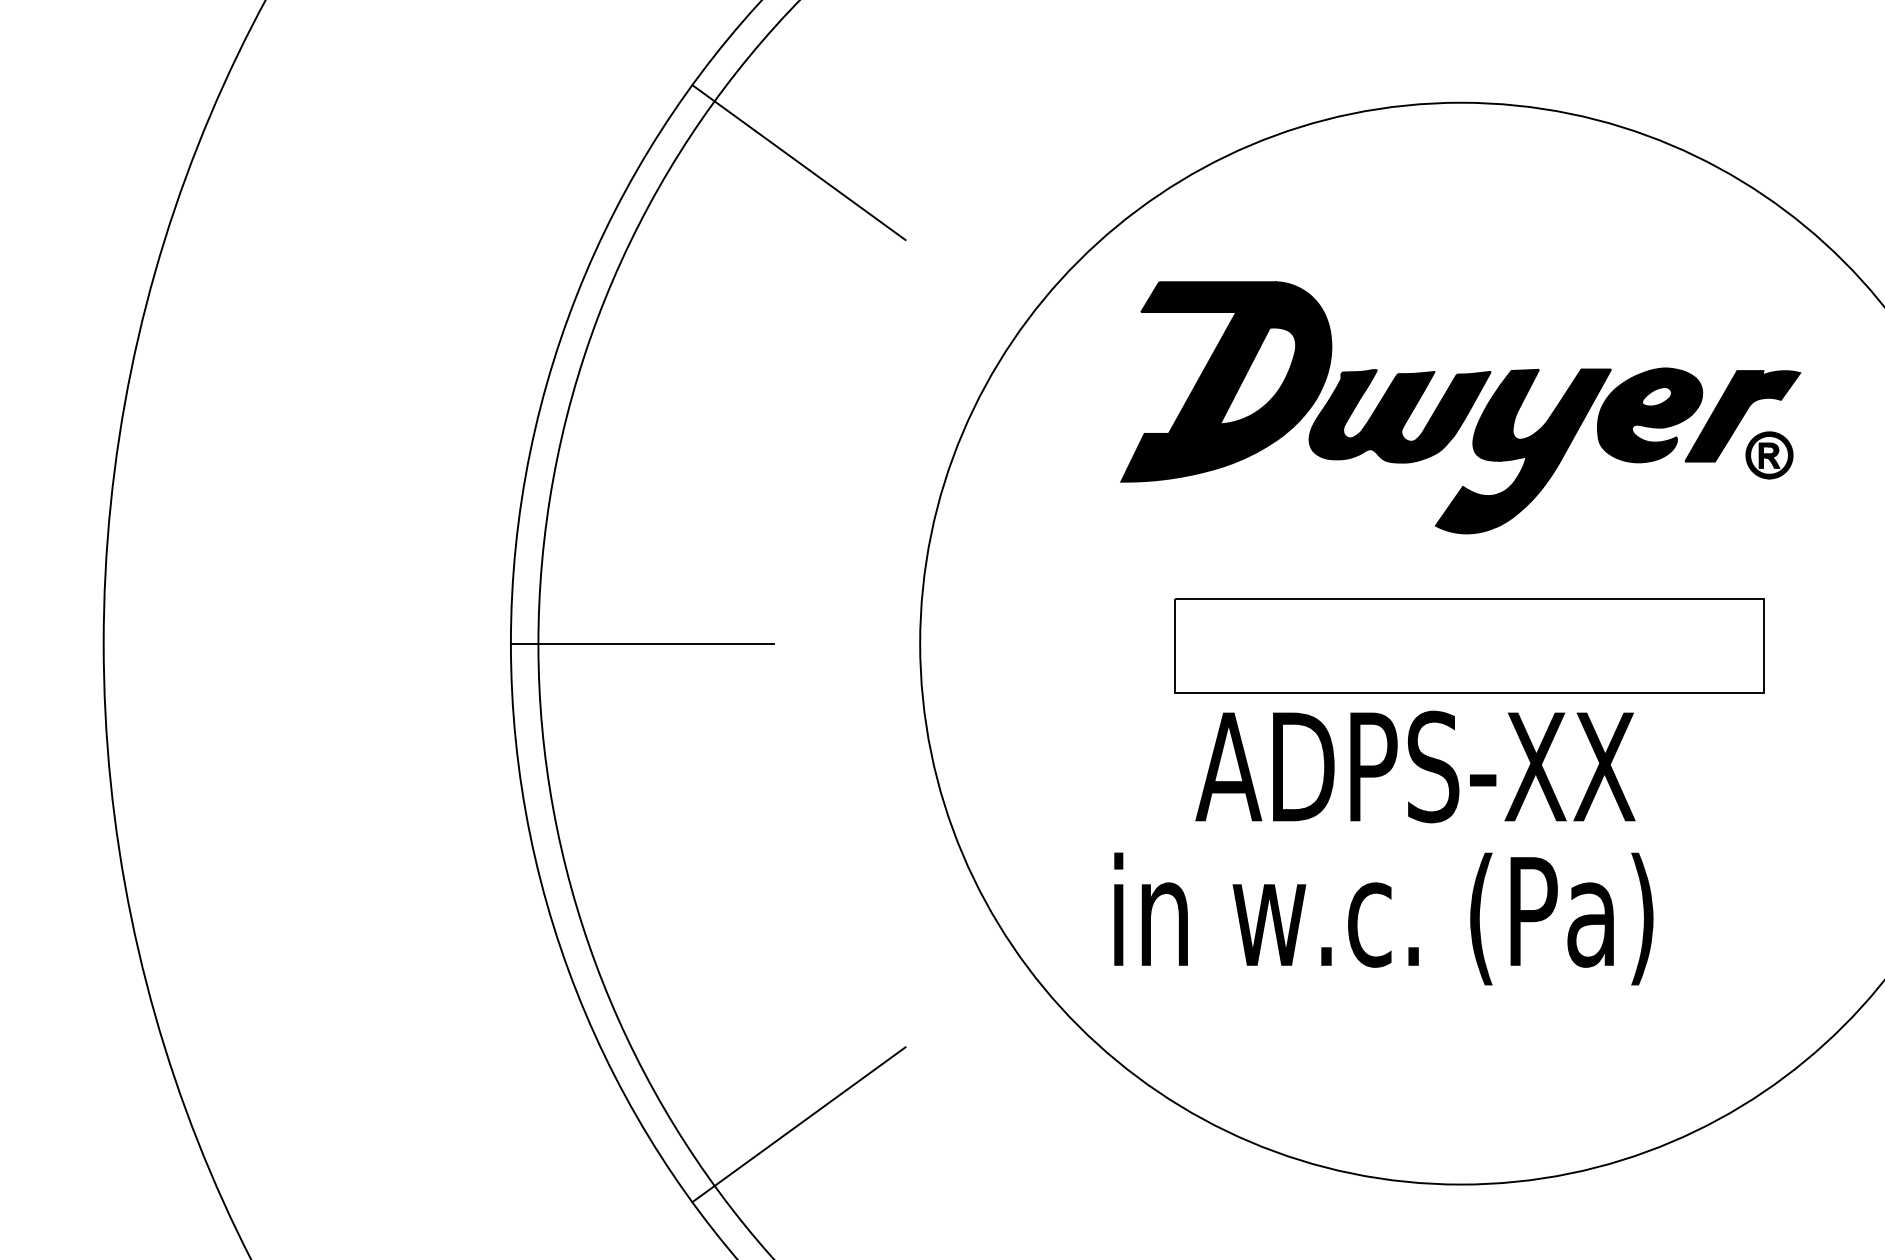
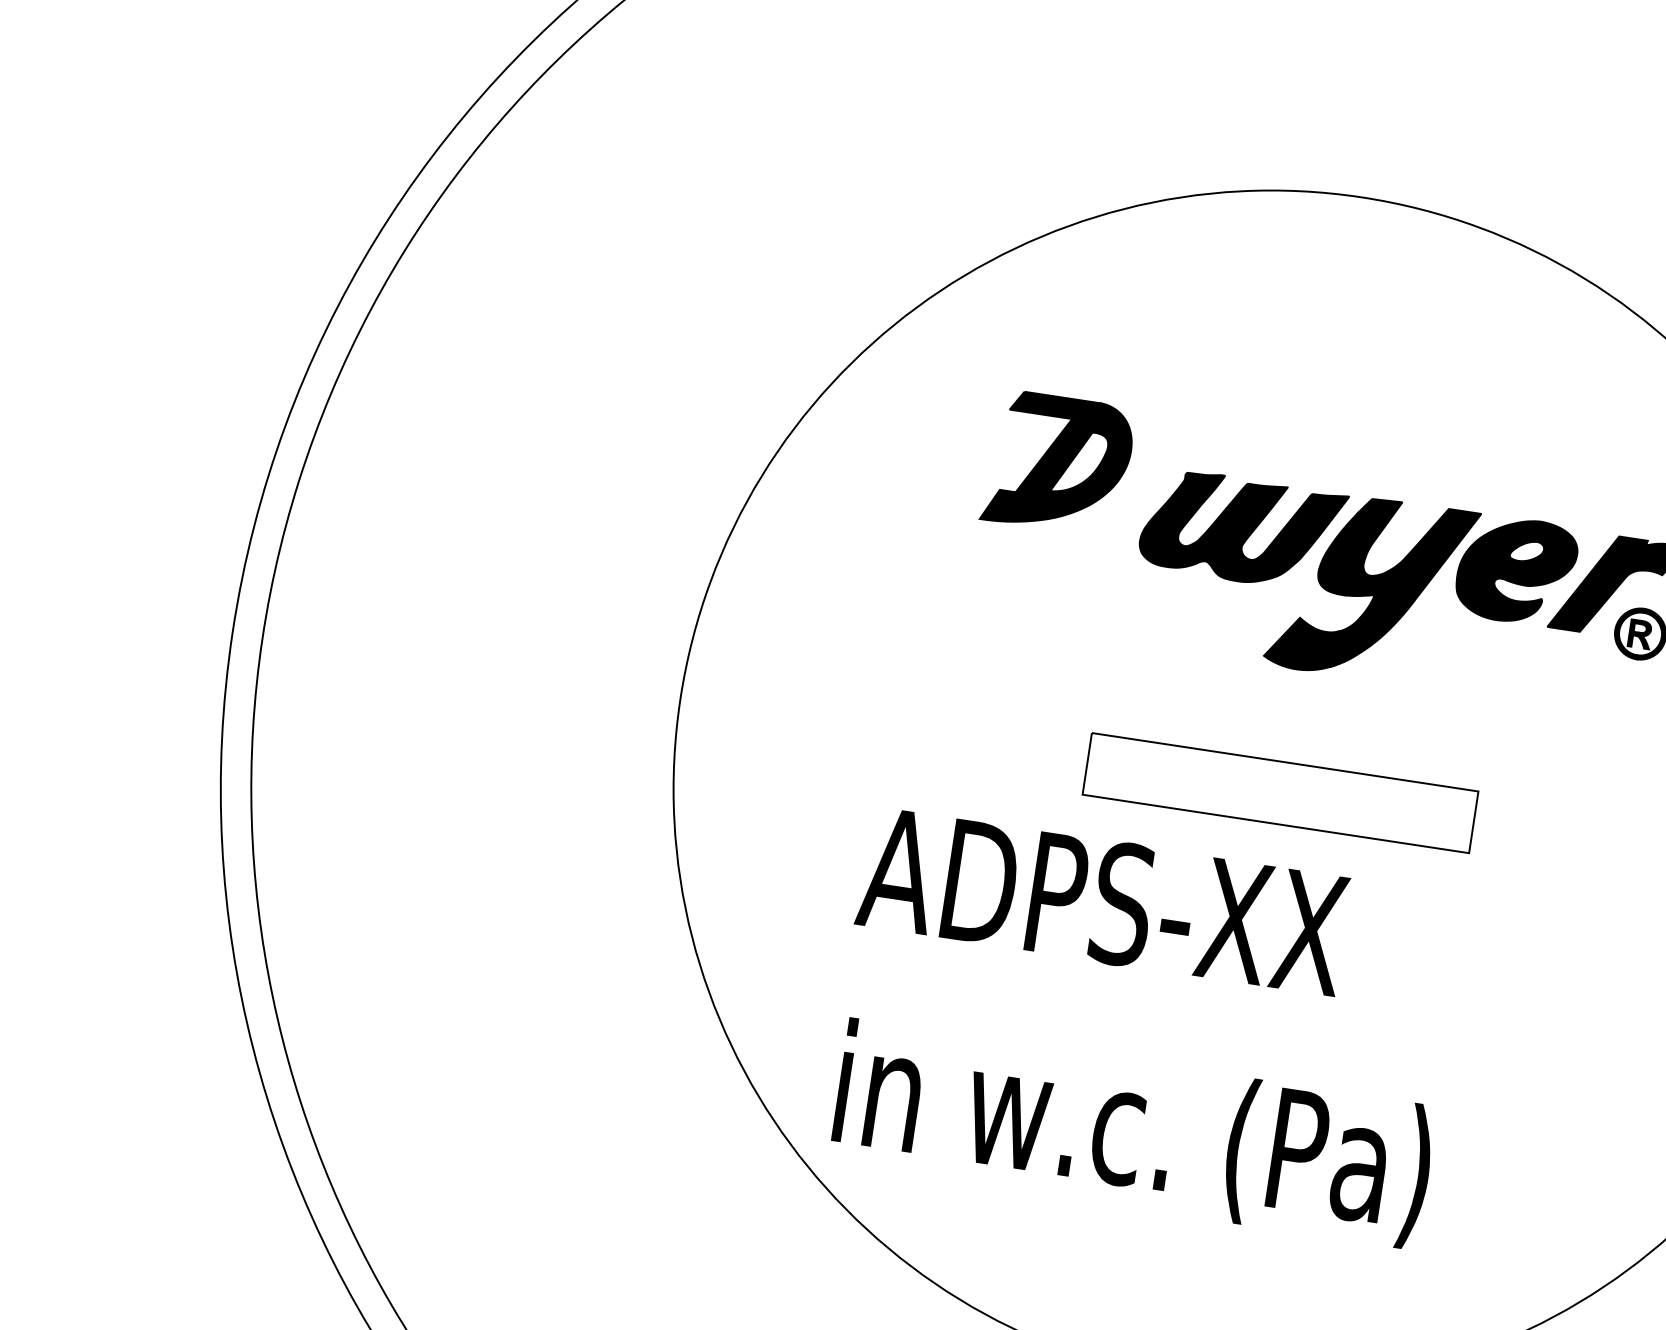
line: (798, 162) -> (626, 153), removed
part: (1226, 381) -> (1058, 463), size x0.6
line: (642, 643) -> (376, 653), removed
part: (1469, 645) -> (1280, 792), size x0.6
text: (1415, 766) -> (1103, 900), moved
text: (1383, 918) -> (1133, 1133), moved
line: (798, 1124) -> (467, 1205), removed

